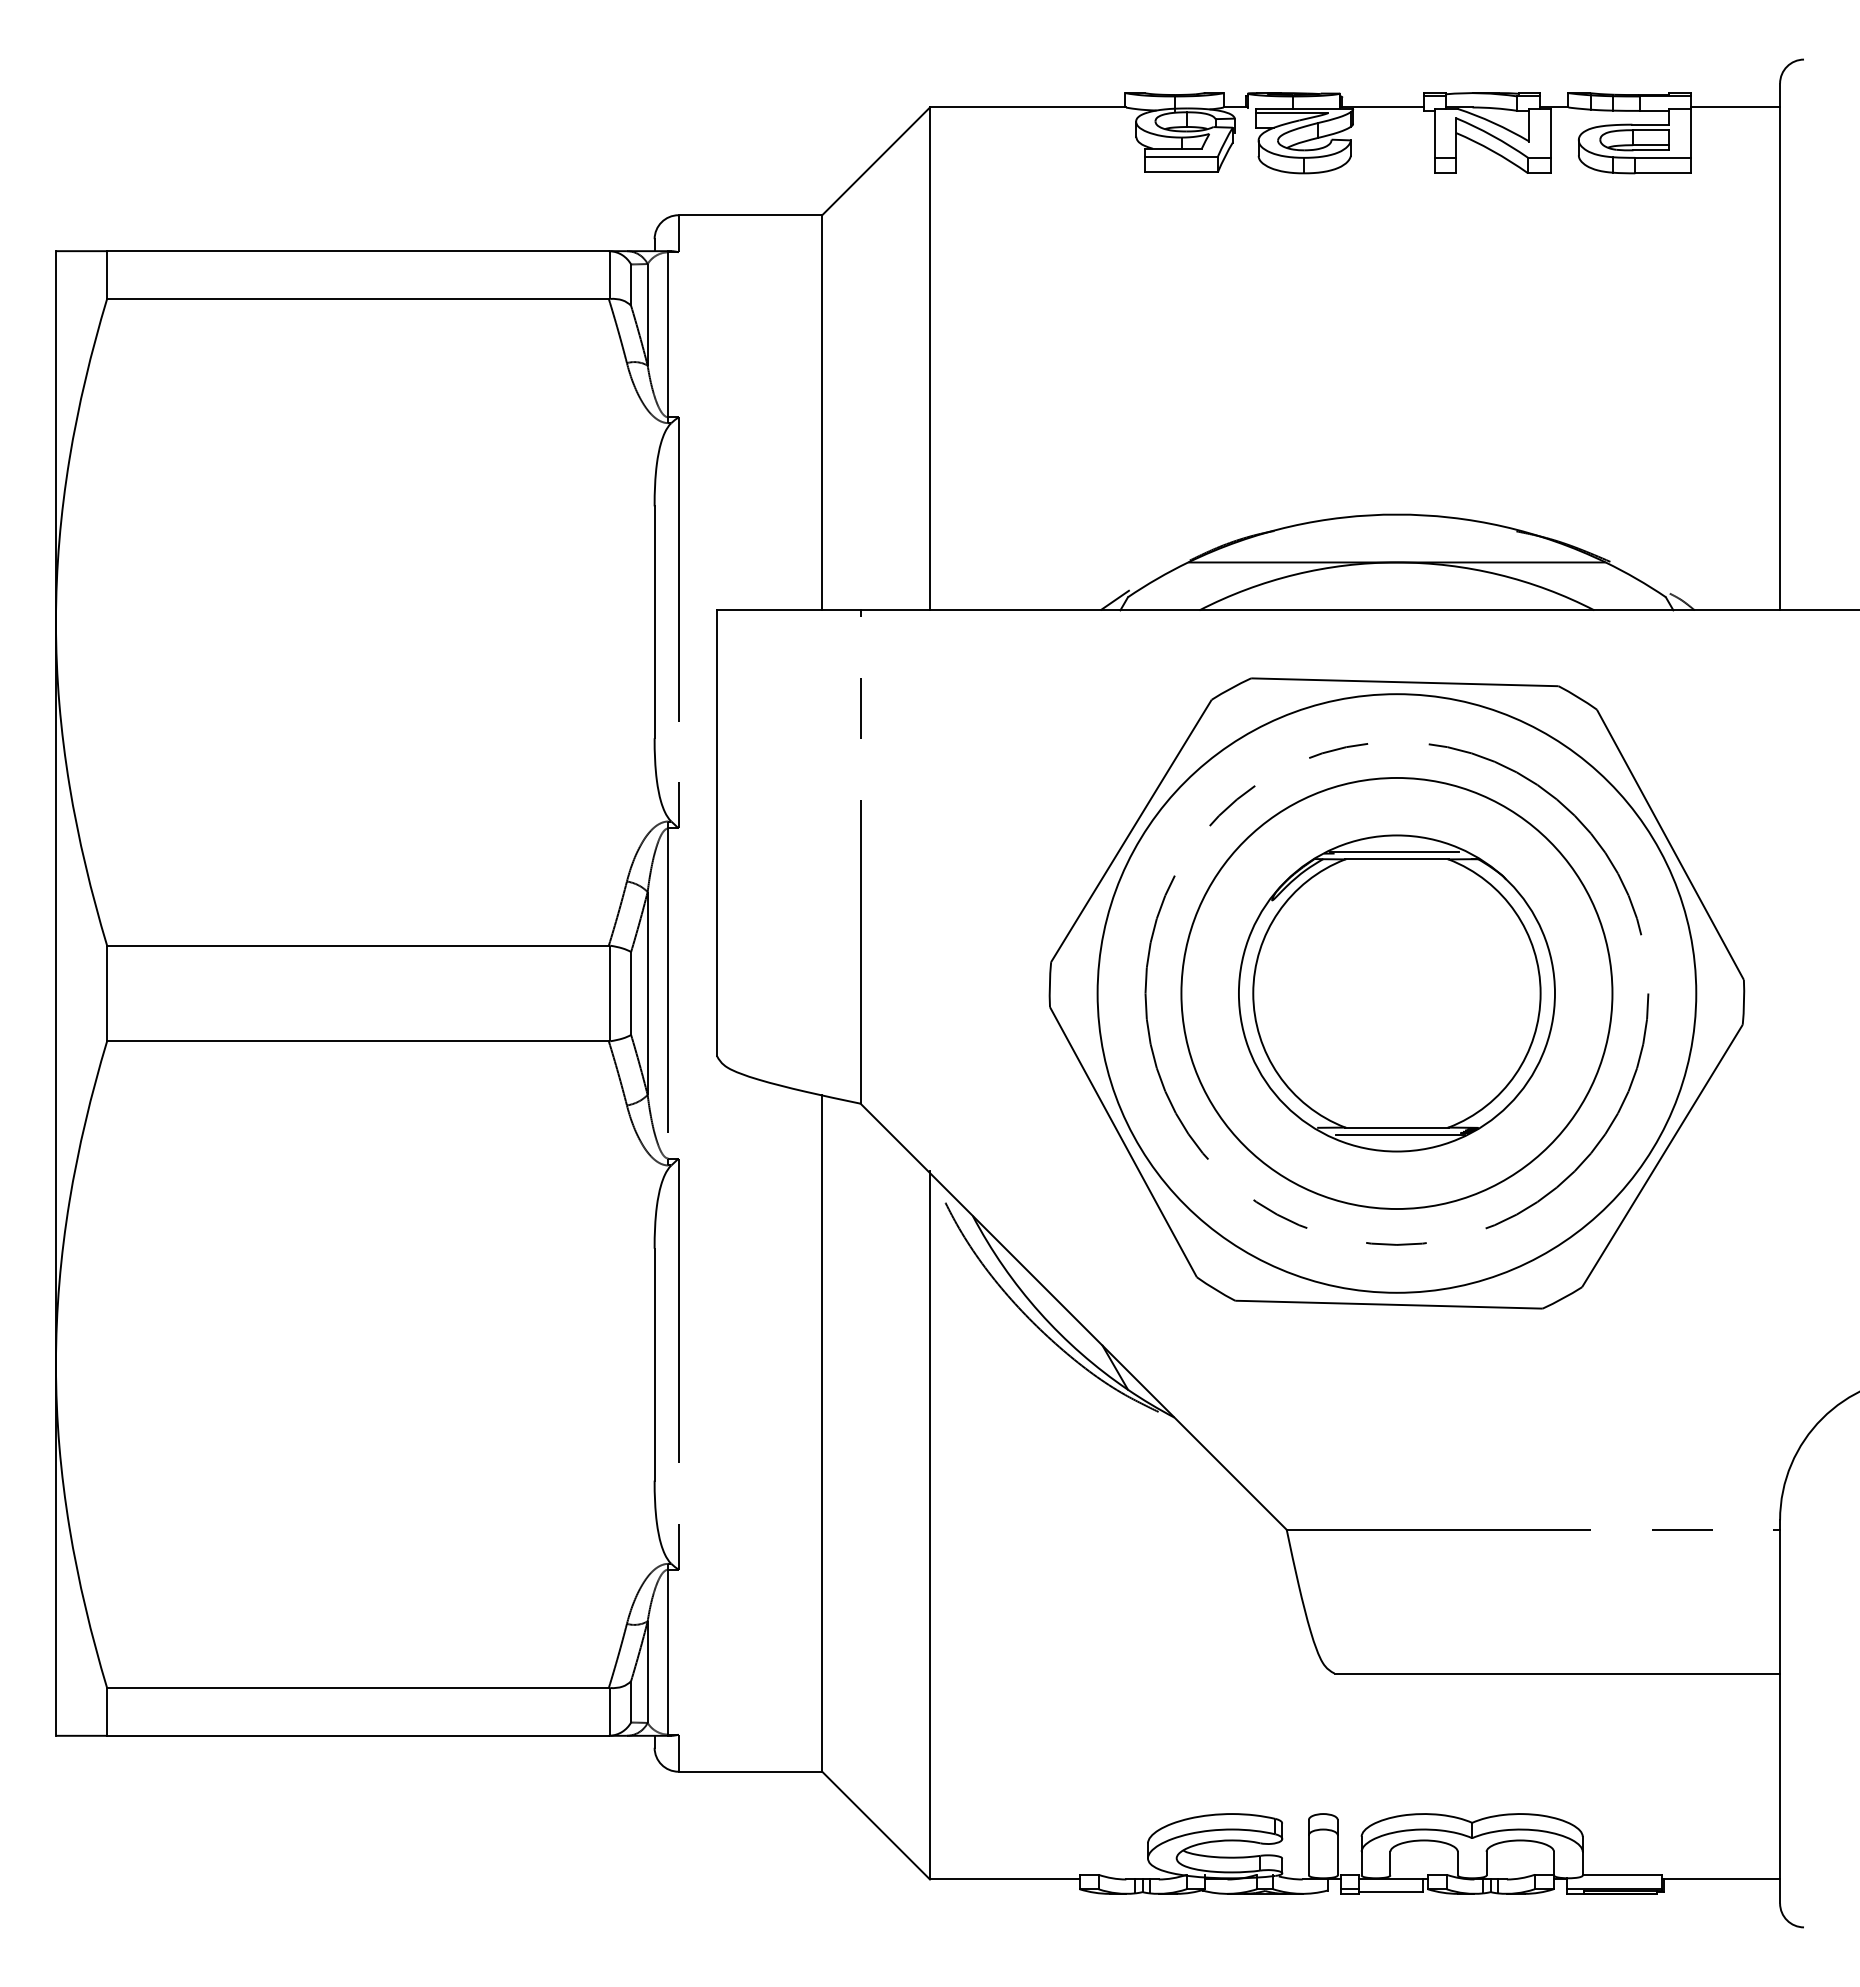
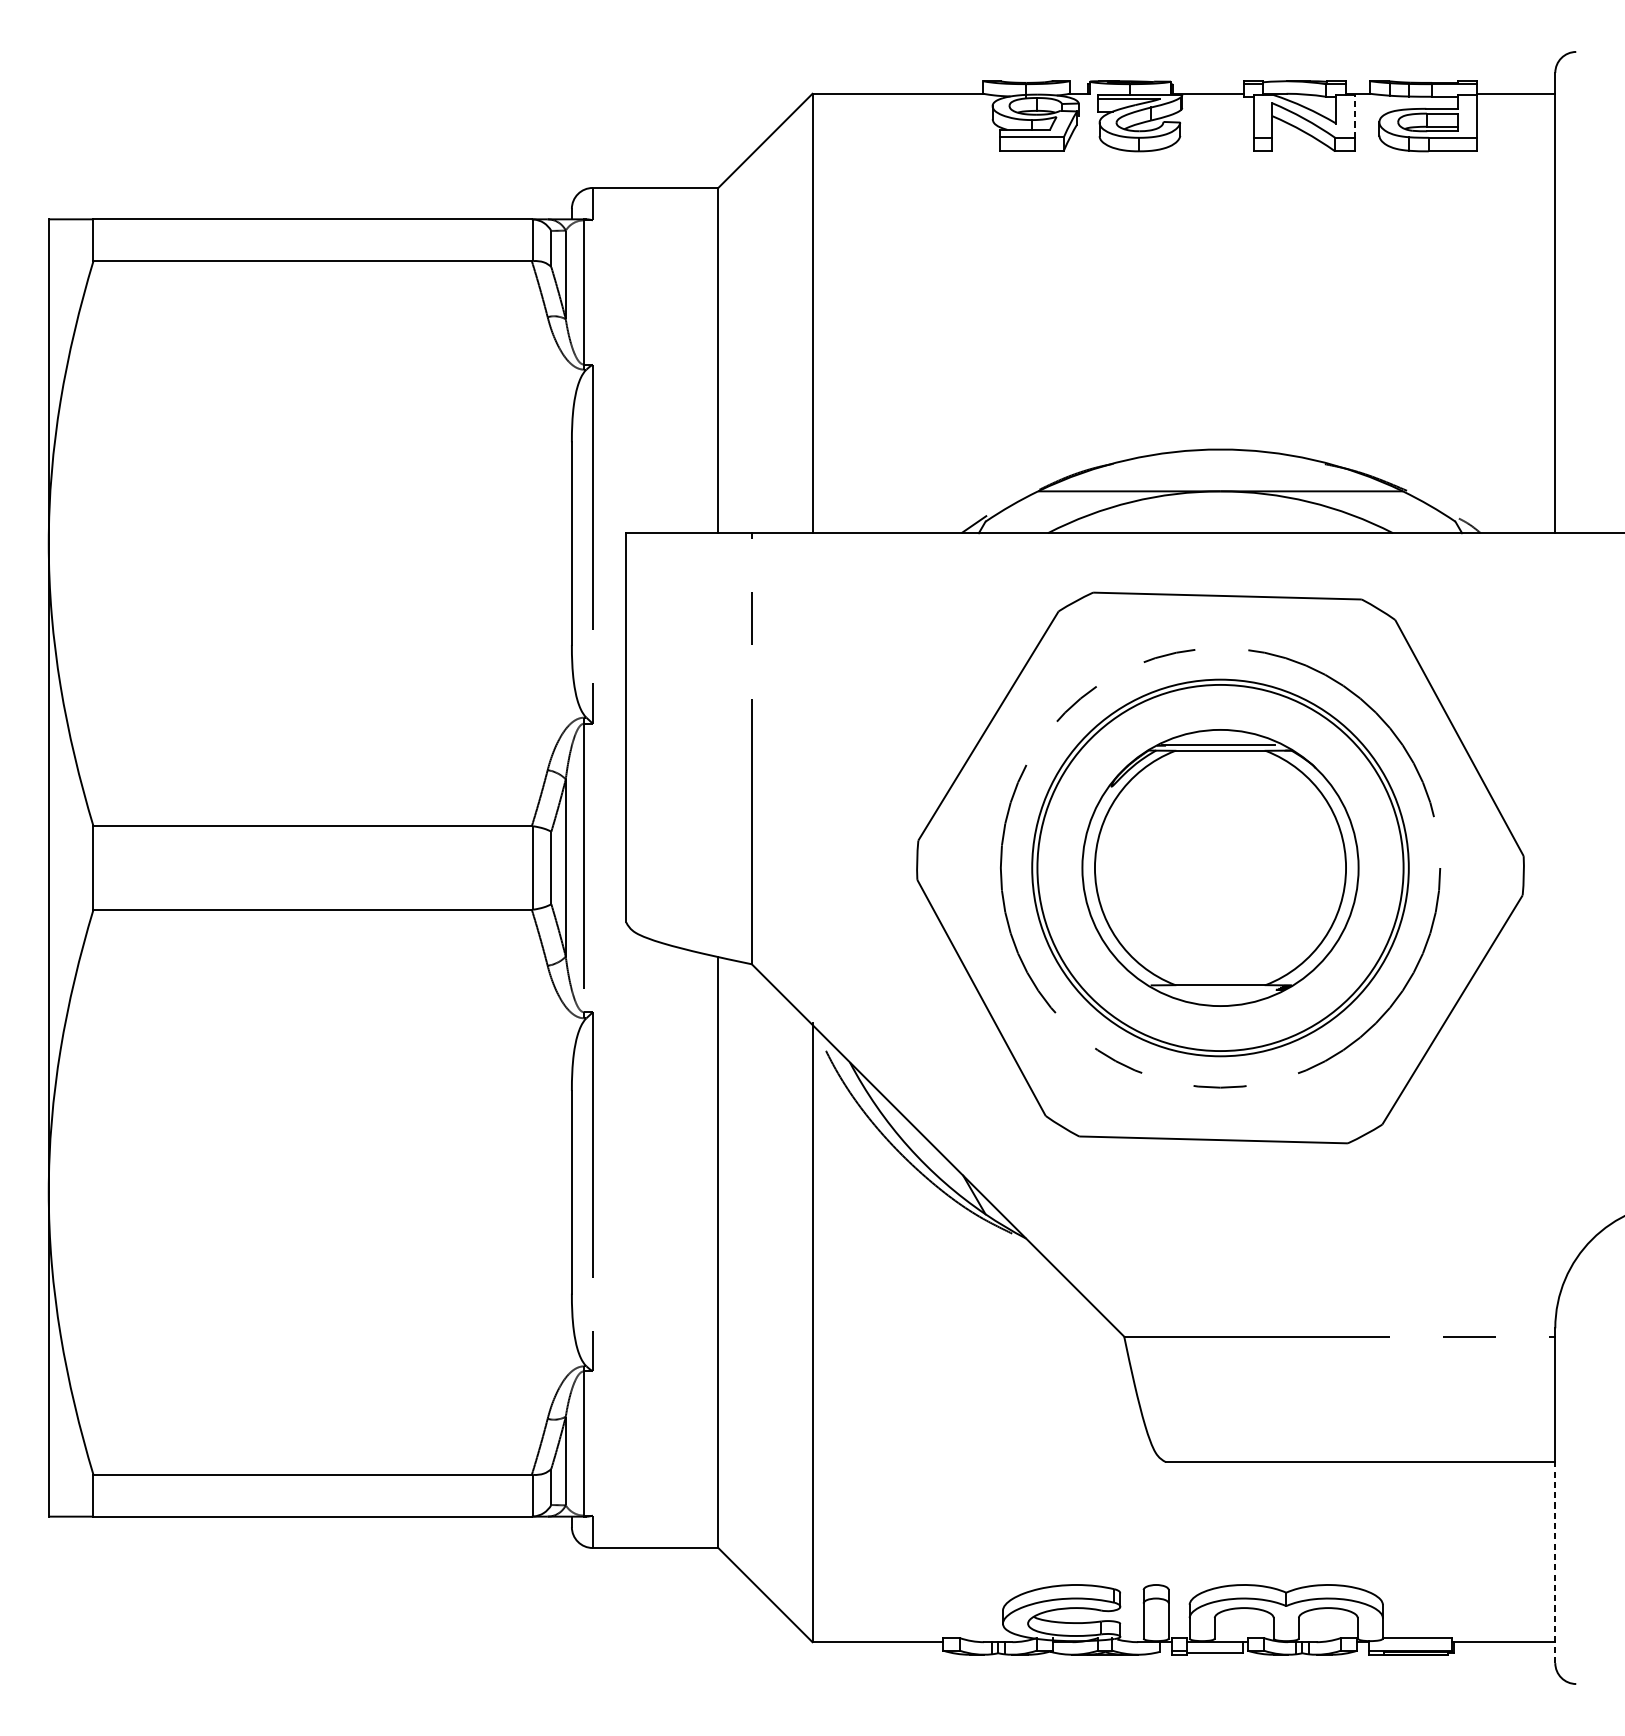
line: (1550, 132) -> (1354, 115), solid -> dashed
circle: (1396, 993) -> (1220, 868), size x0.7
line: (1400, 1134) -> (1223, 991), removed
line: (1780, 1788) -> (1555, 1562), solid -> dashed

